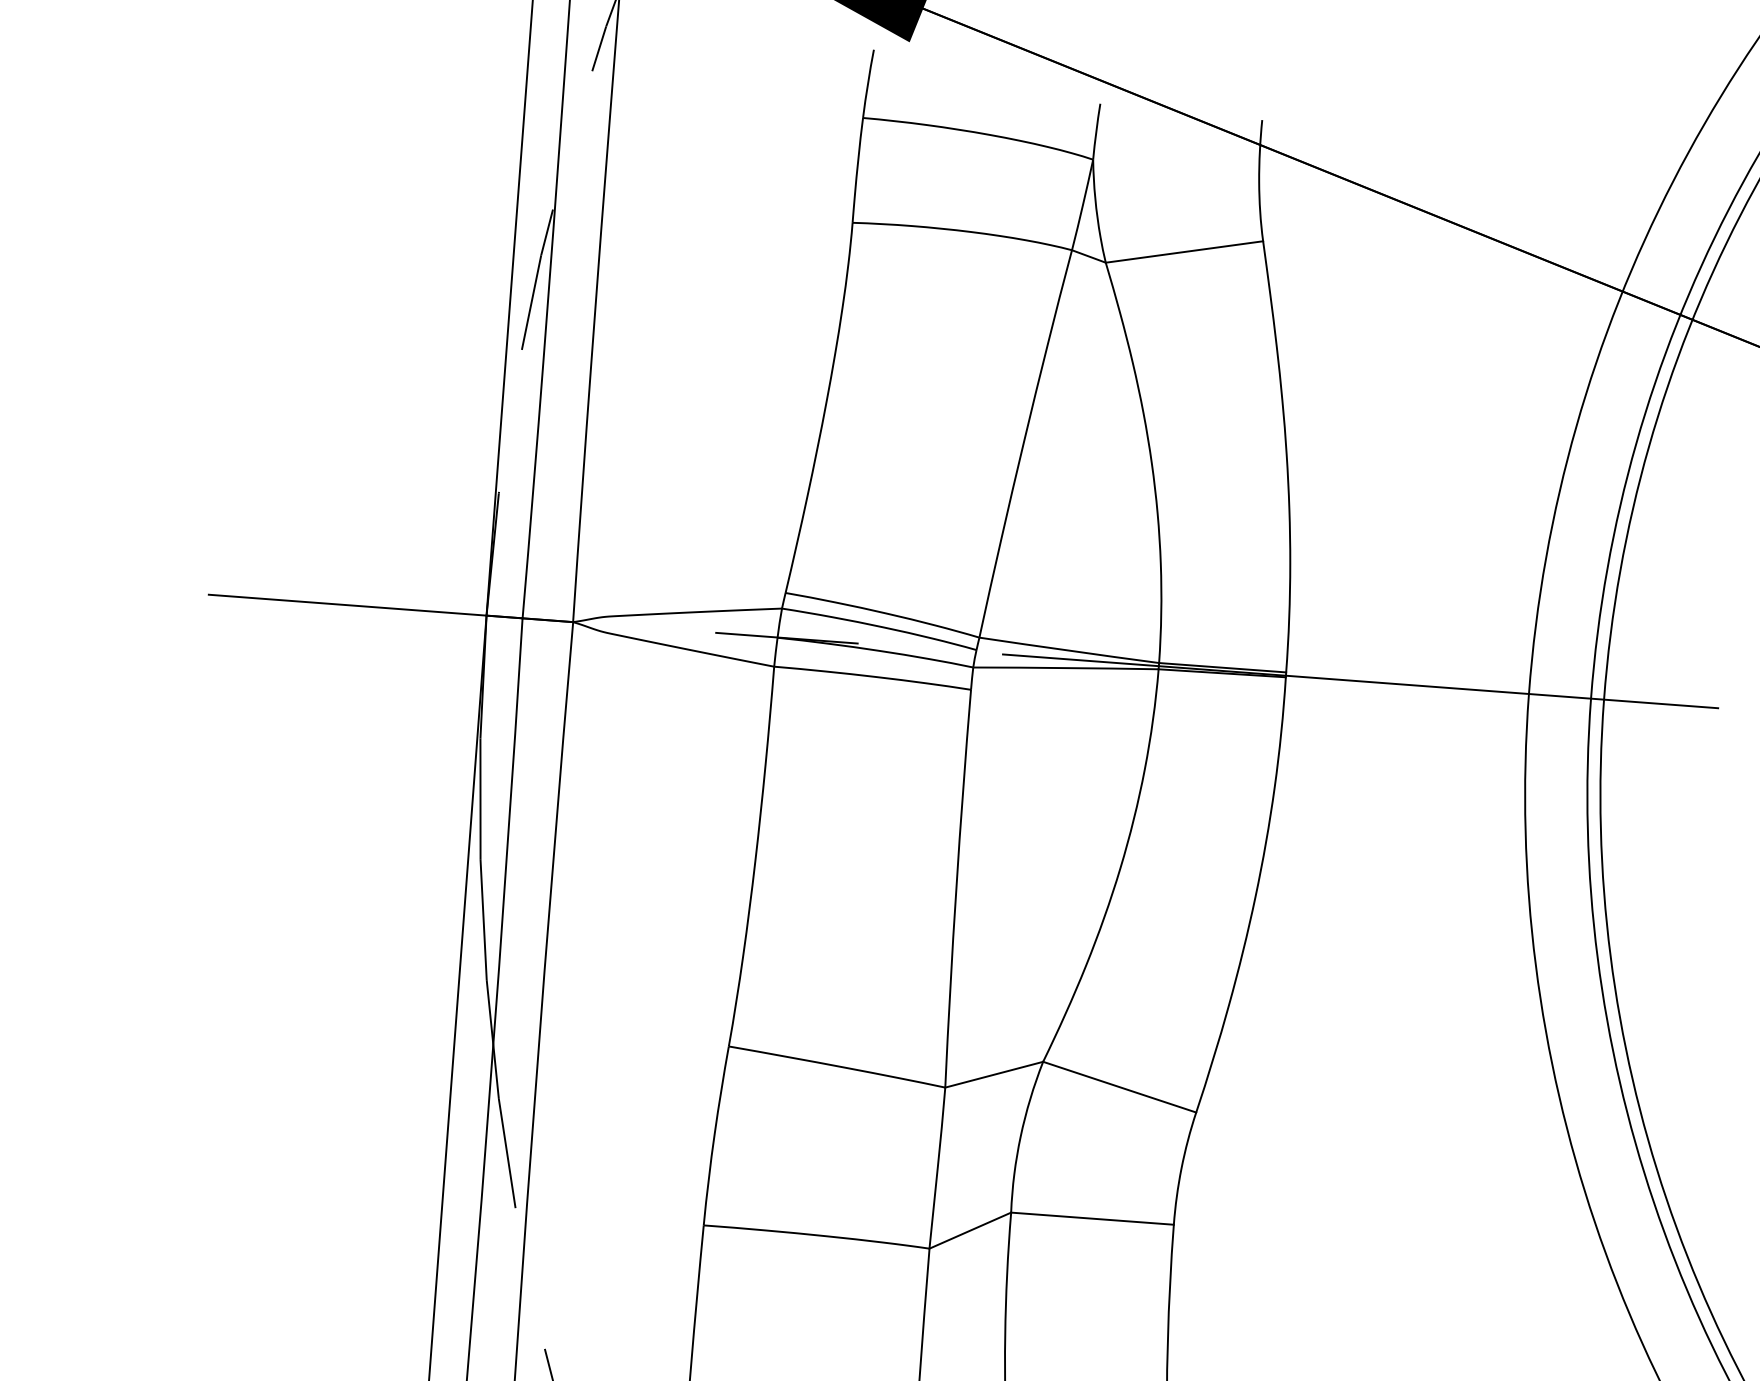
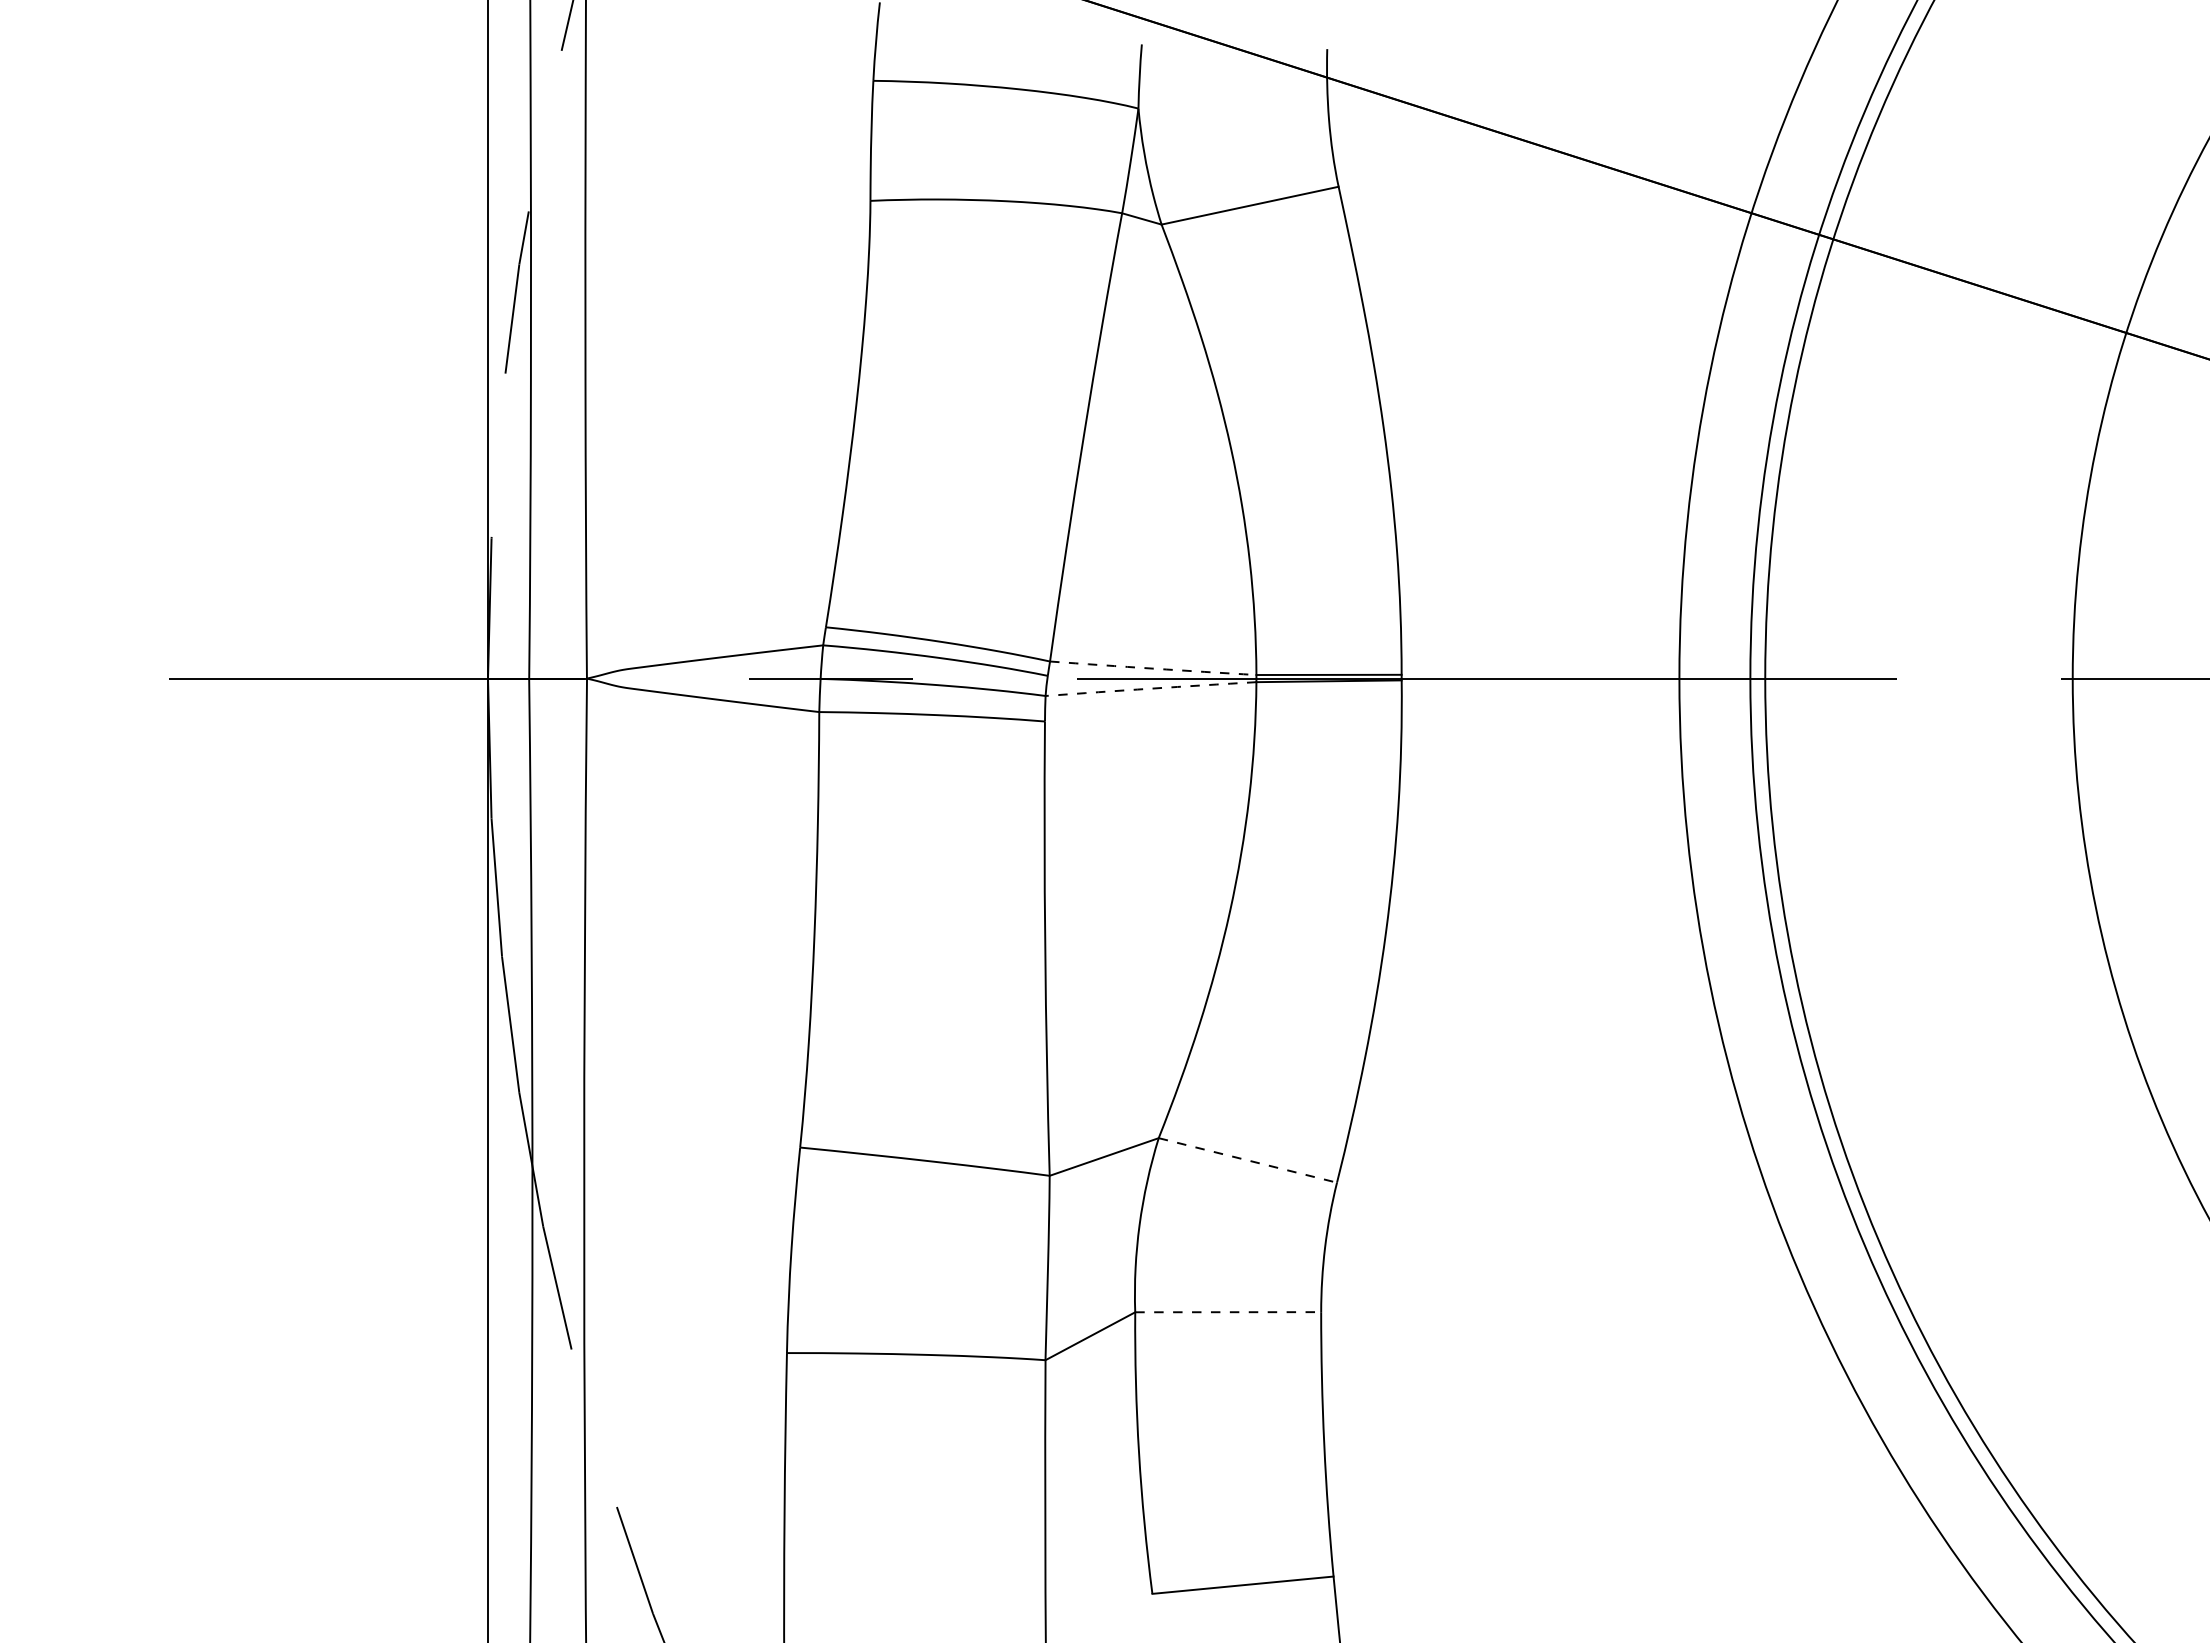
arc: (1069, 650) -> (1153, 668), solid -> dashed
arc: (1065, 667) -> (1150, 688), solid -> dashed
line: (1119, 1087) -> (1247, 1160), solid -> dashed
line: (1092, 1218) -> (1228, 1312), solid -> dashed

